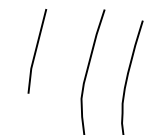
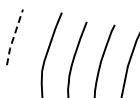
line: (35, 51) -> (13, 37), solid -> dashed

